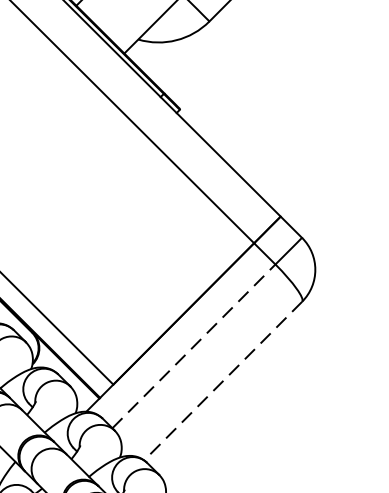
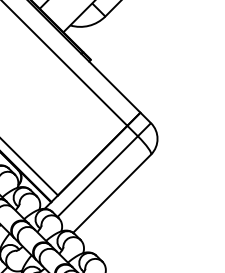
line: (193, 346) -> (97, 176), dashed -> solid
line: (221, 382) -> (111, 194), dashed -> solid

